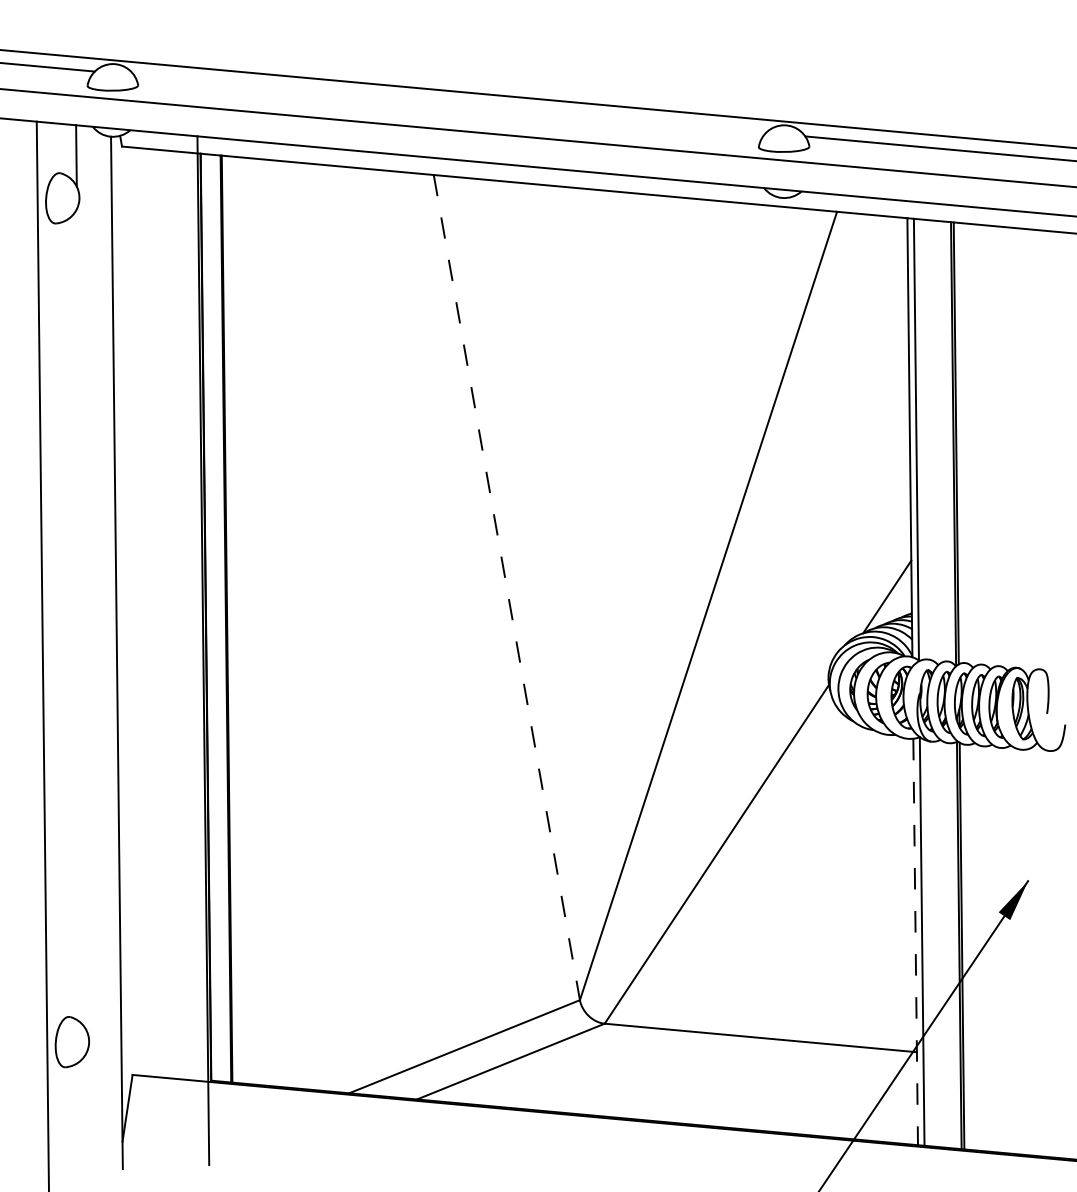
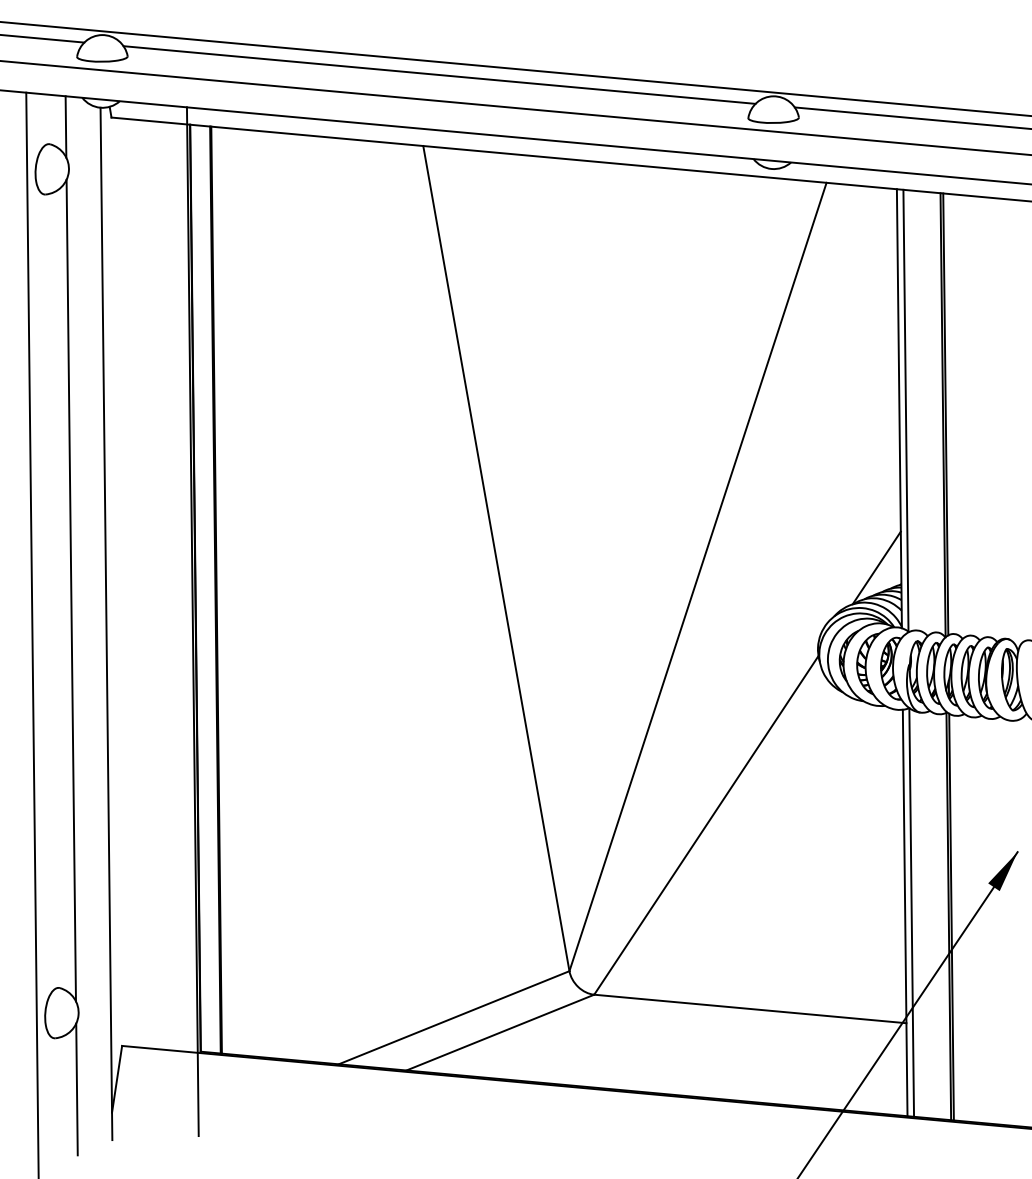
line: (450, 103) -> (440, 74), added
line: (506, 588) -> (496, 559), dashed -> solid
line: (81, 619) -> (71, 590), added
line: (915, 942) -> (905, 913), dashed -> solid
line: (87, 1118) -> (77, 1089), added

